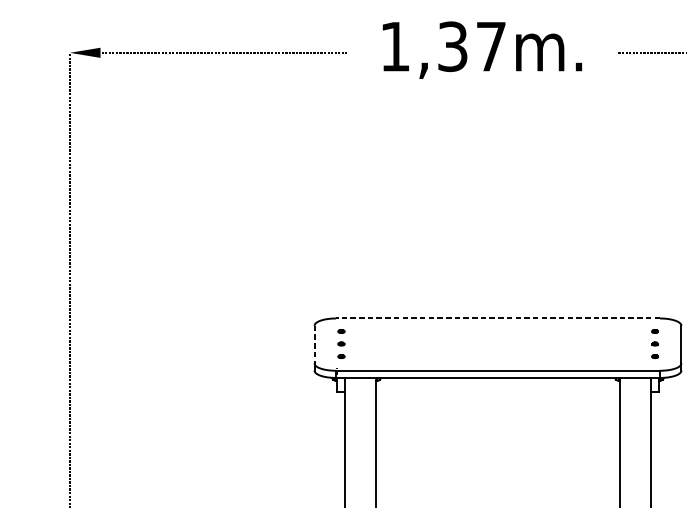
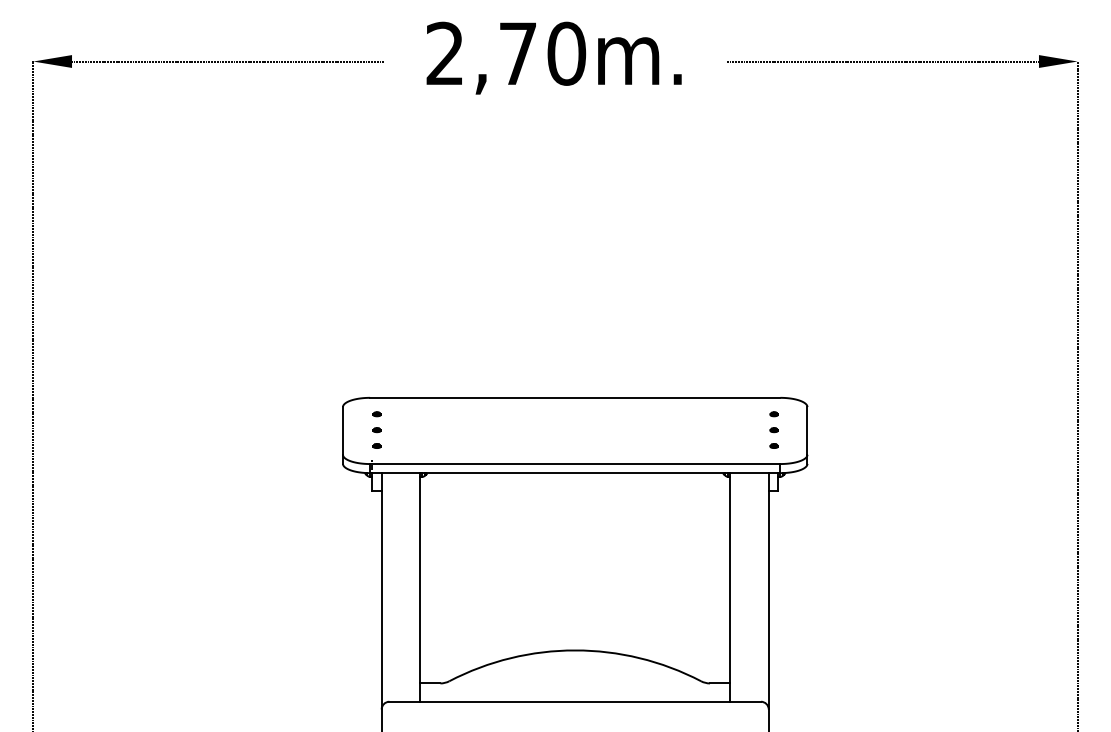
text: (443, 46) -> (506, 53), 1,37m. -> 2,70m.
line: (497, 318) -> (574, 397), dashed -> solid
line: (314, 344) -> (342, 430), dashed -> solid

